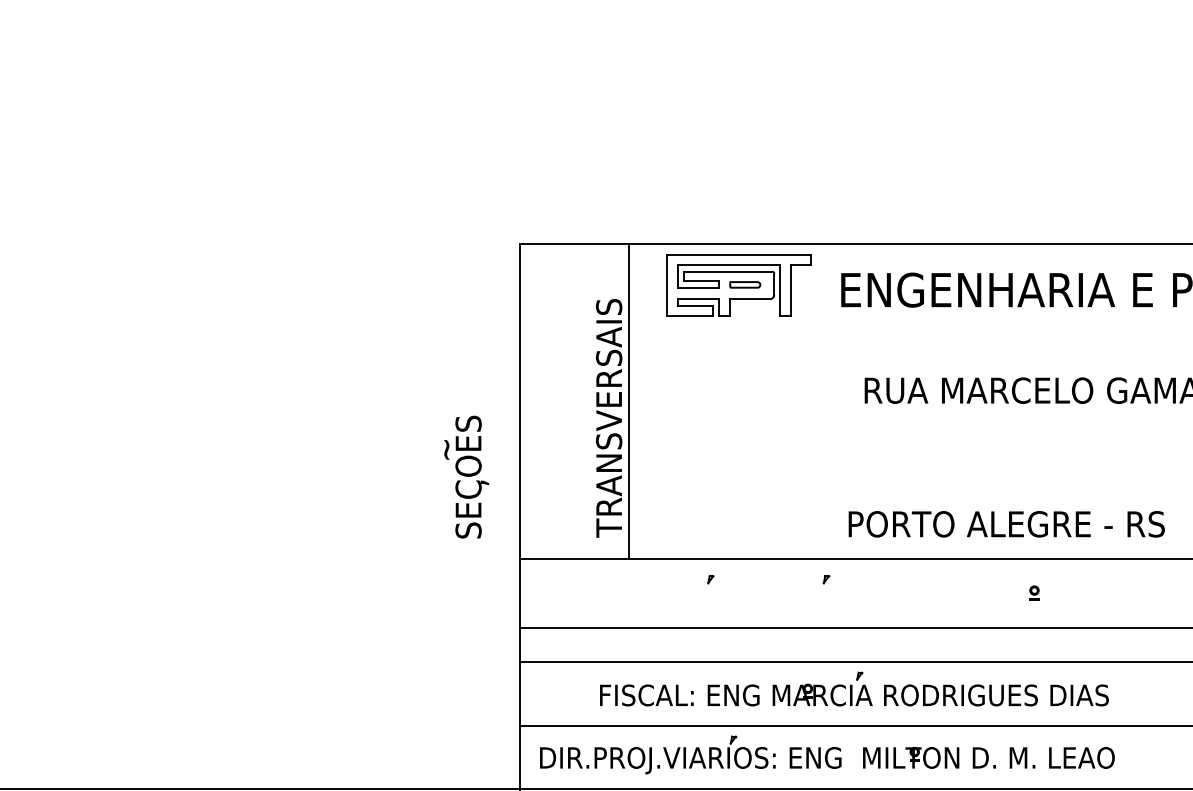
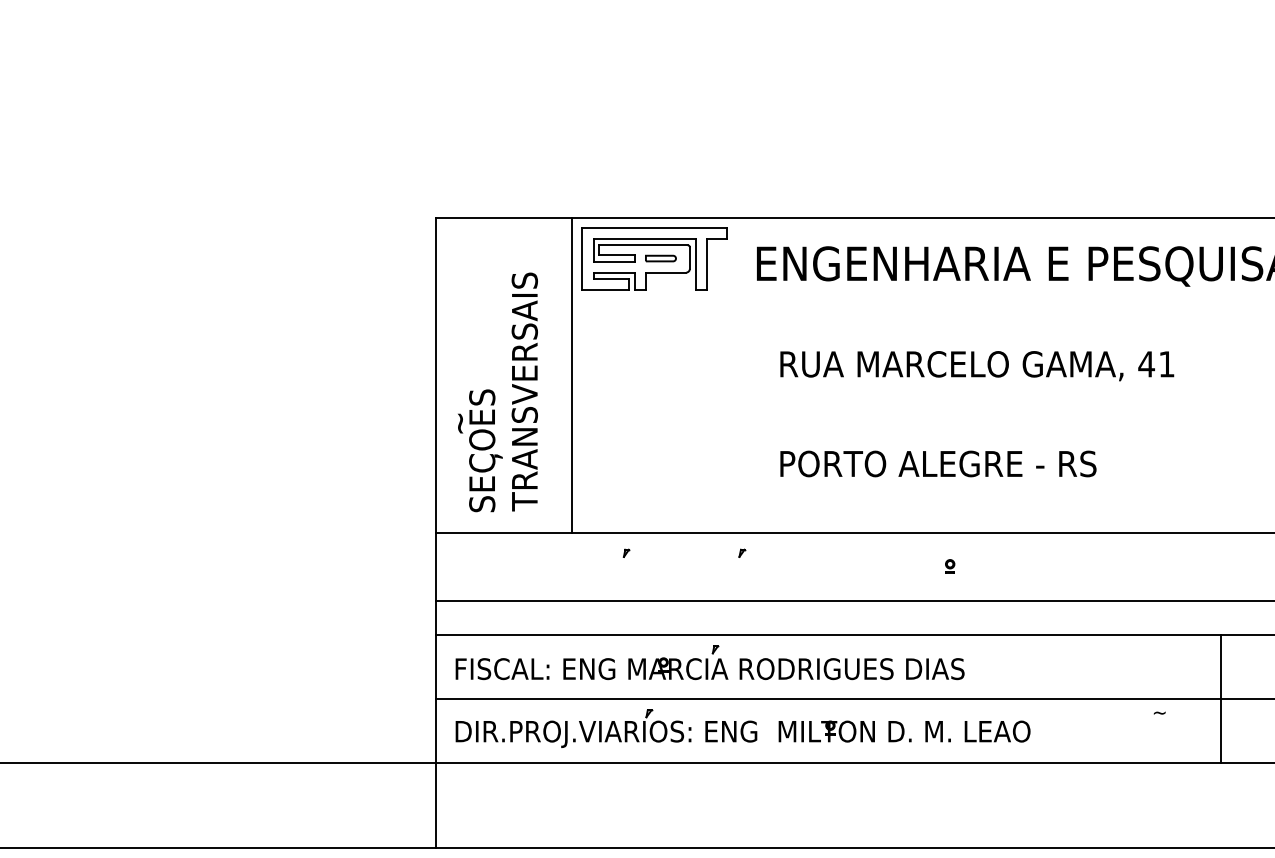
line: (629, 401) -> (572, 375), moved
text: (466, 476) -> (480, 450), moved
text: (1006, 523) -> (938, 463), moved
part: (853, 688) -> (709, 662), moved

